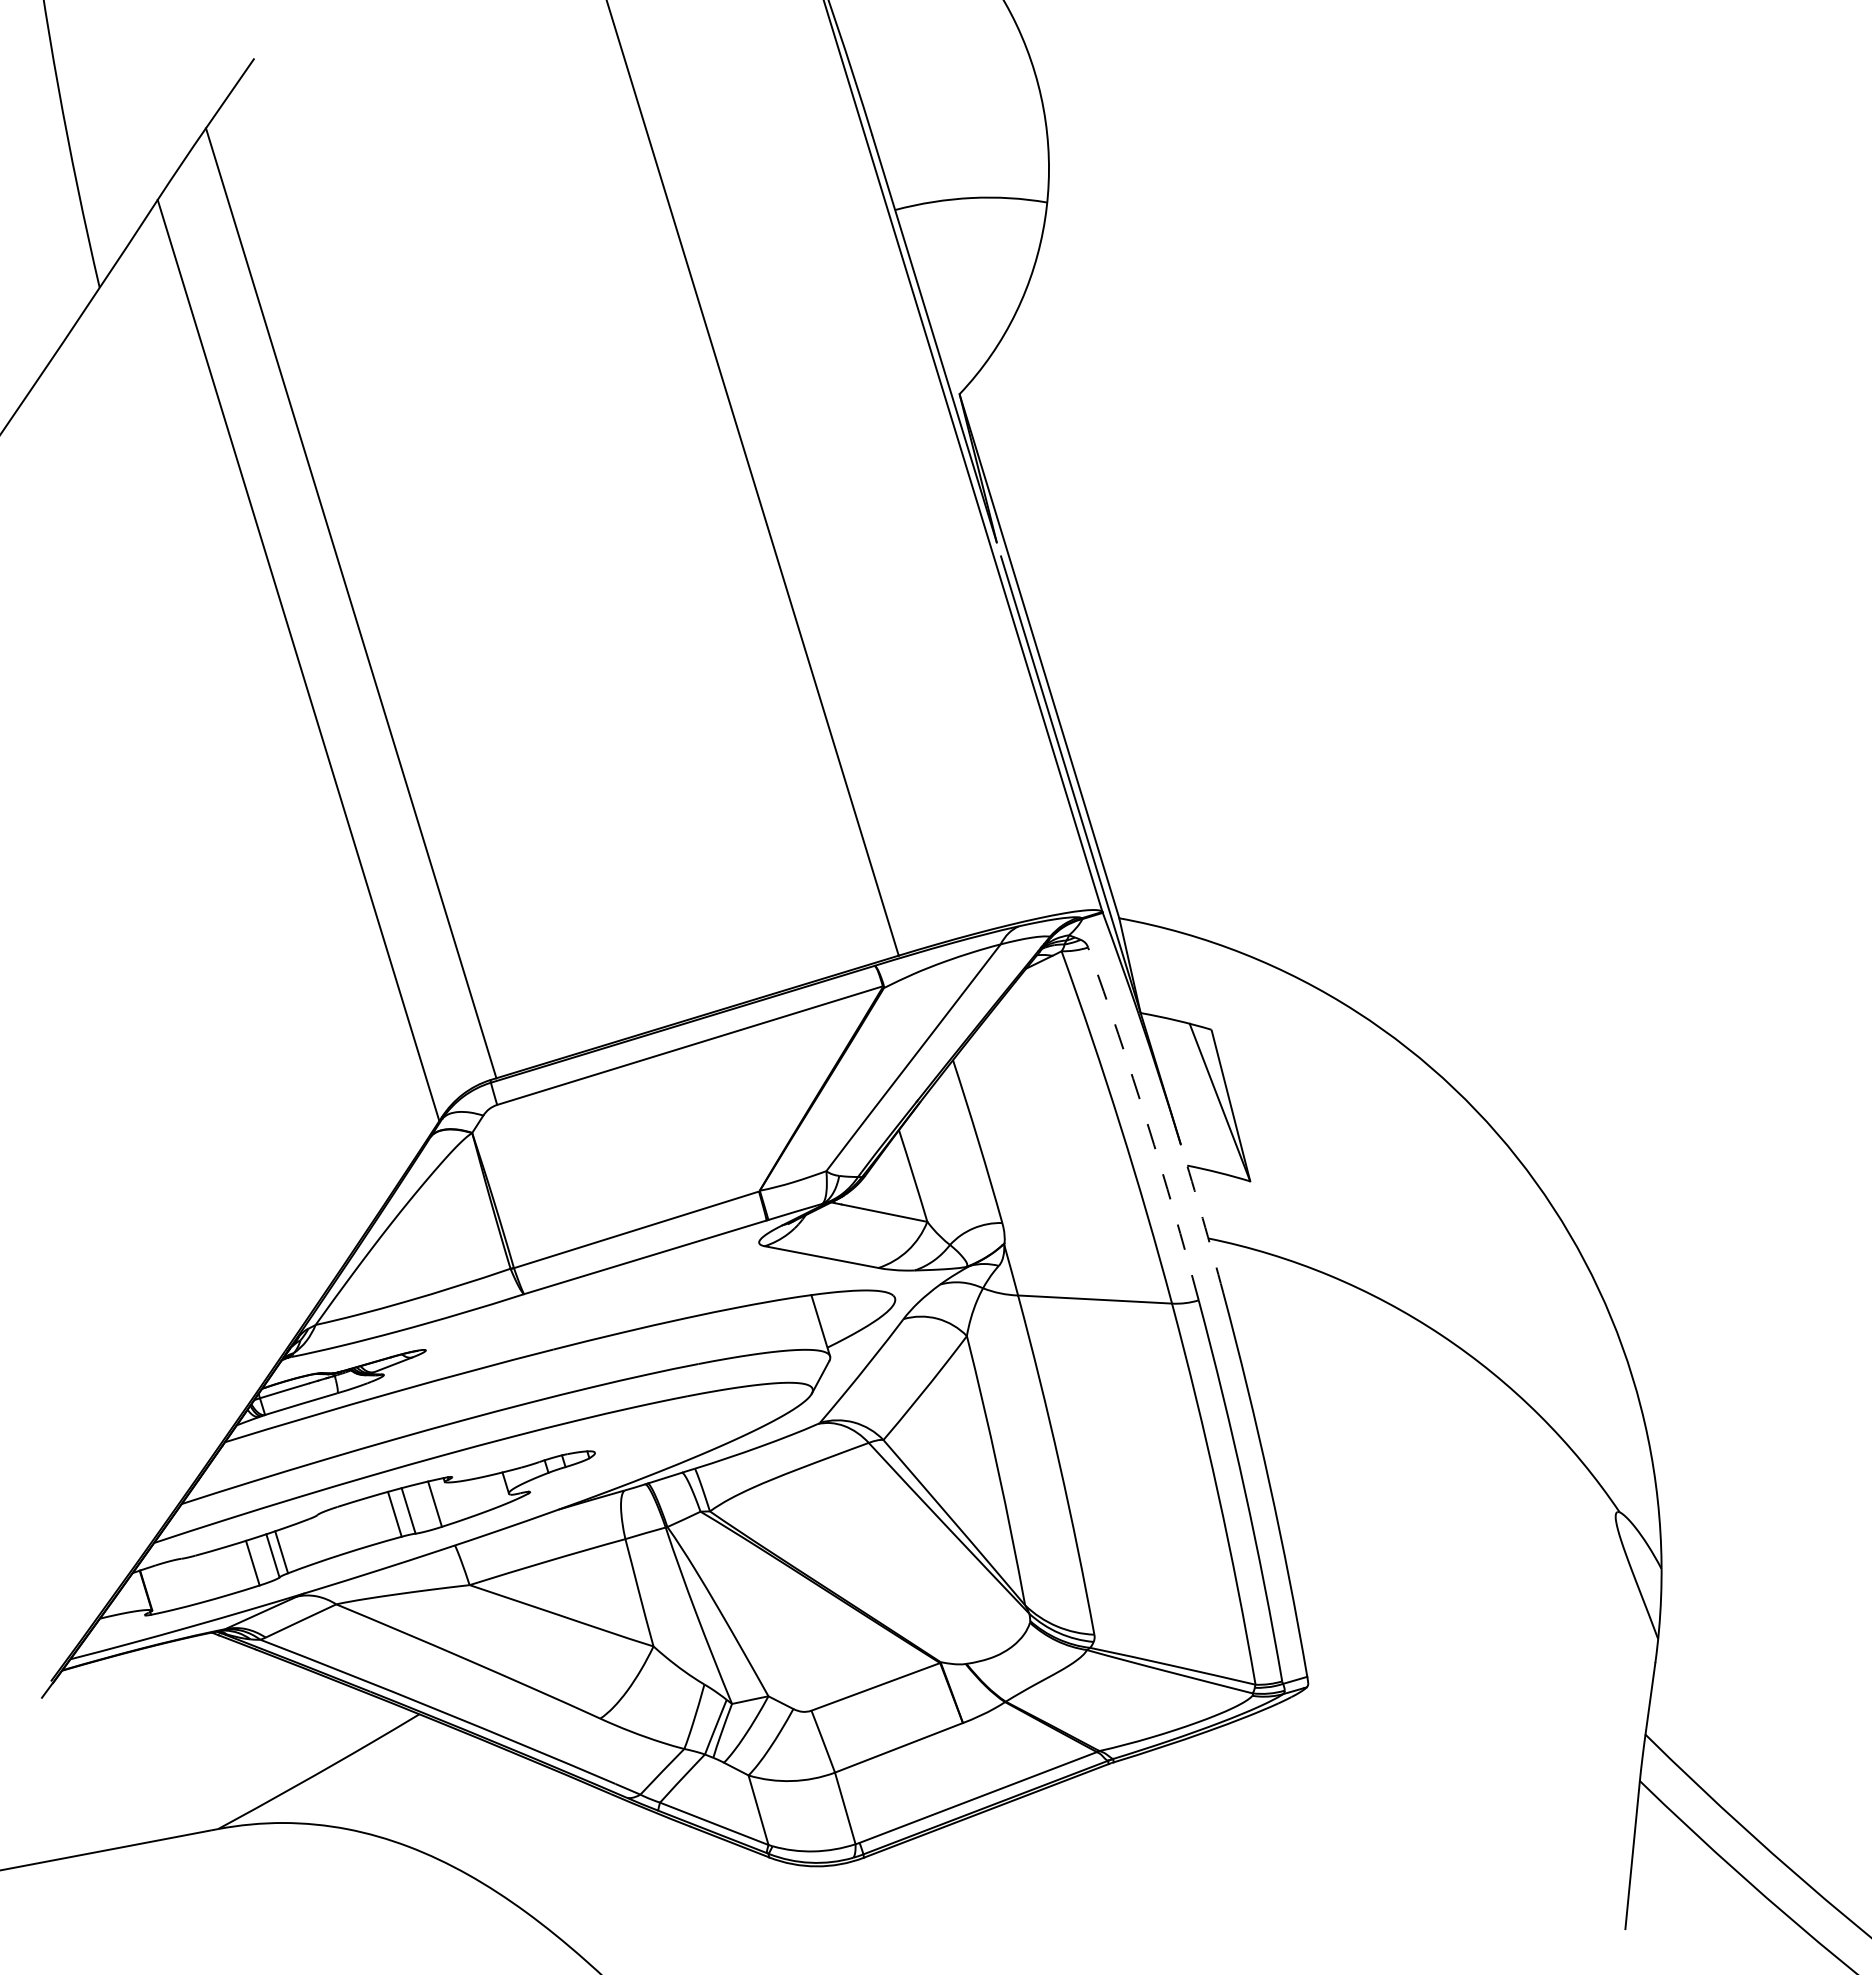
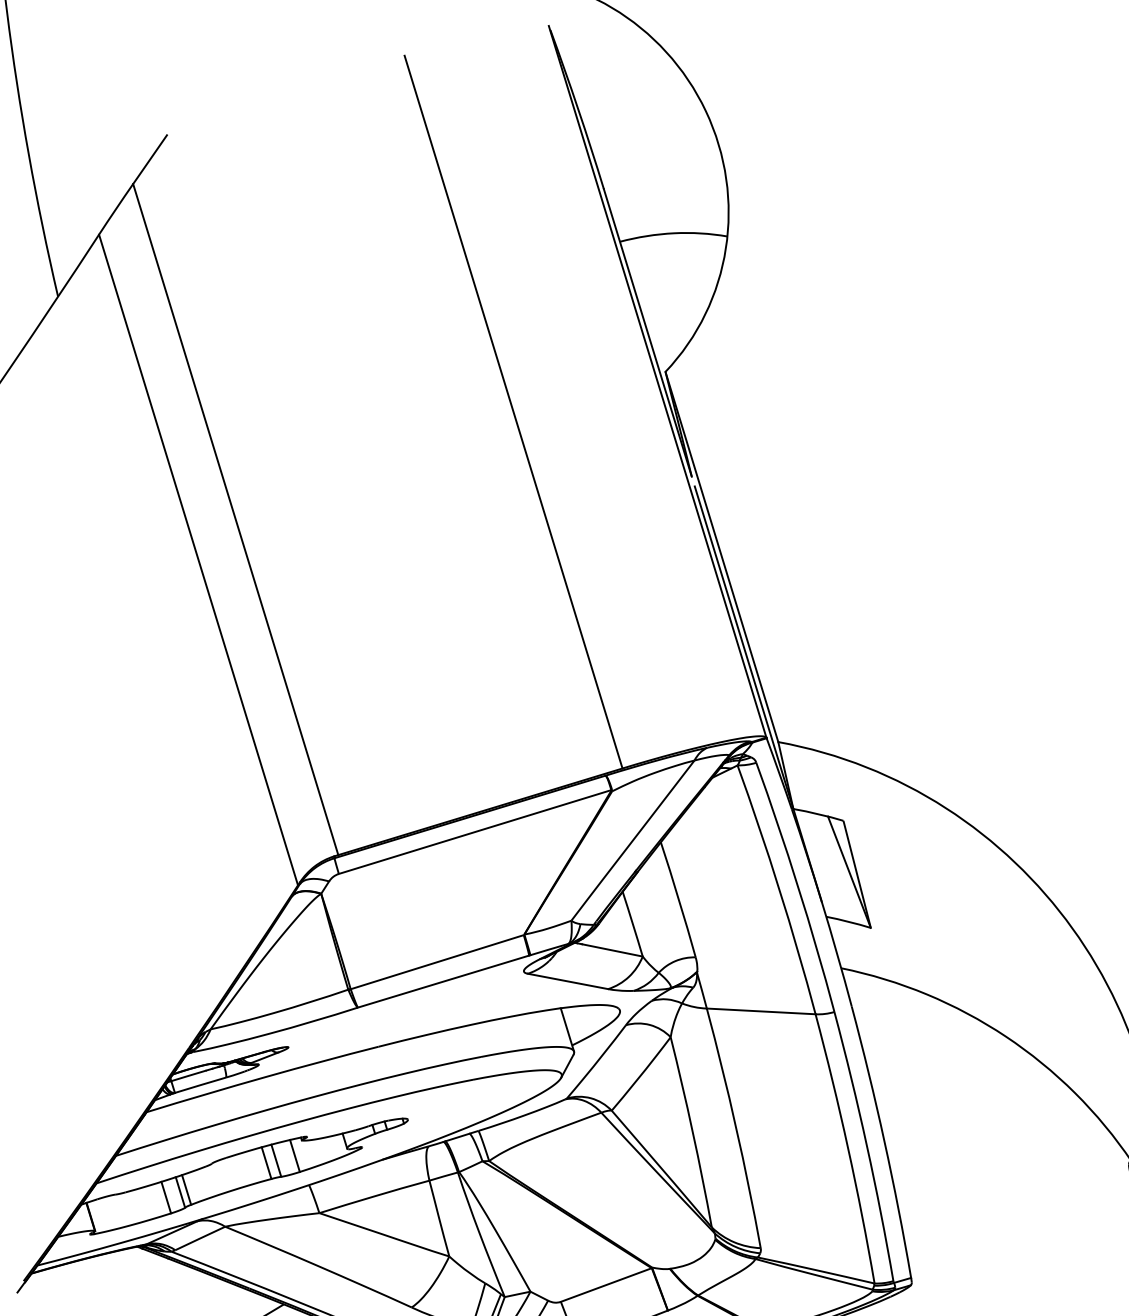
arc: (1147, 1122) -> (798, 886), dashed -> solid
arc: (1202, 1218) -> (837, 954), dashed -> solid

